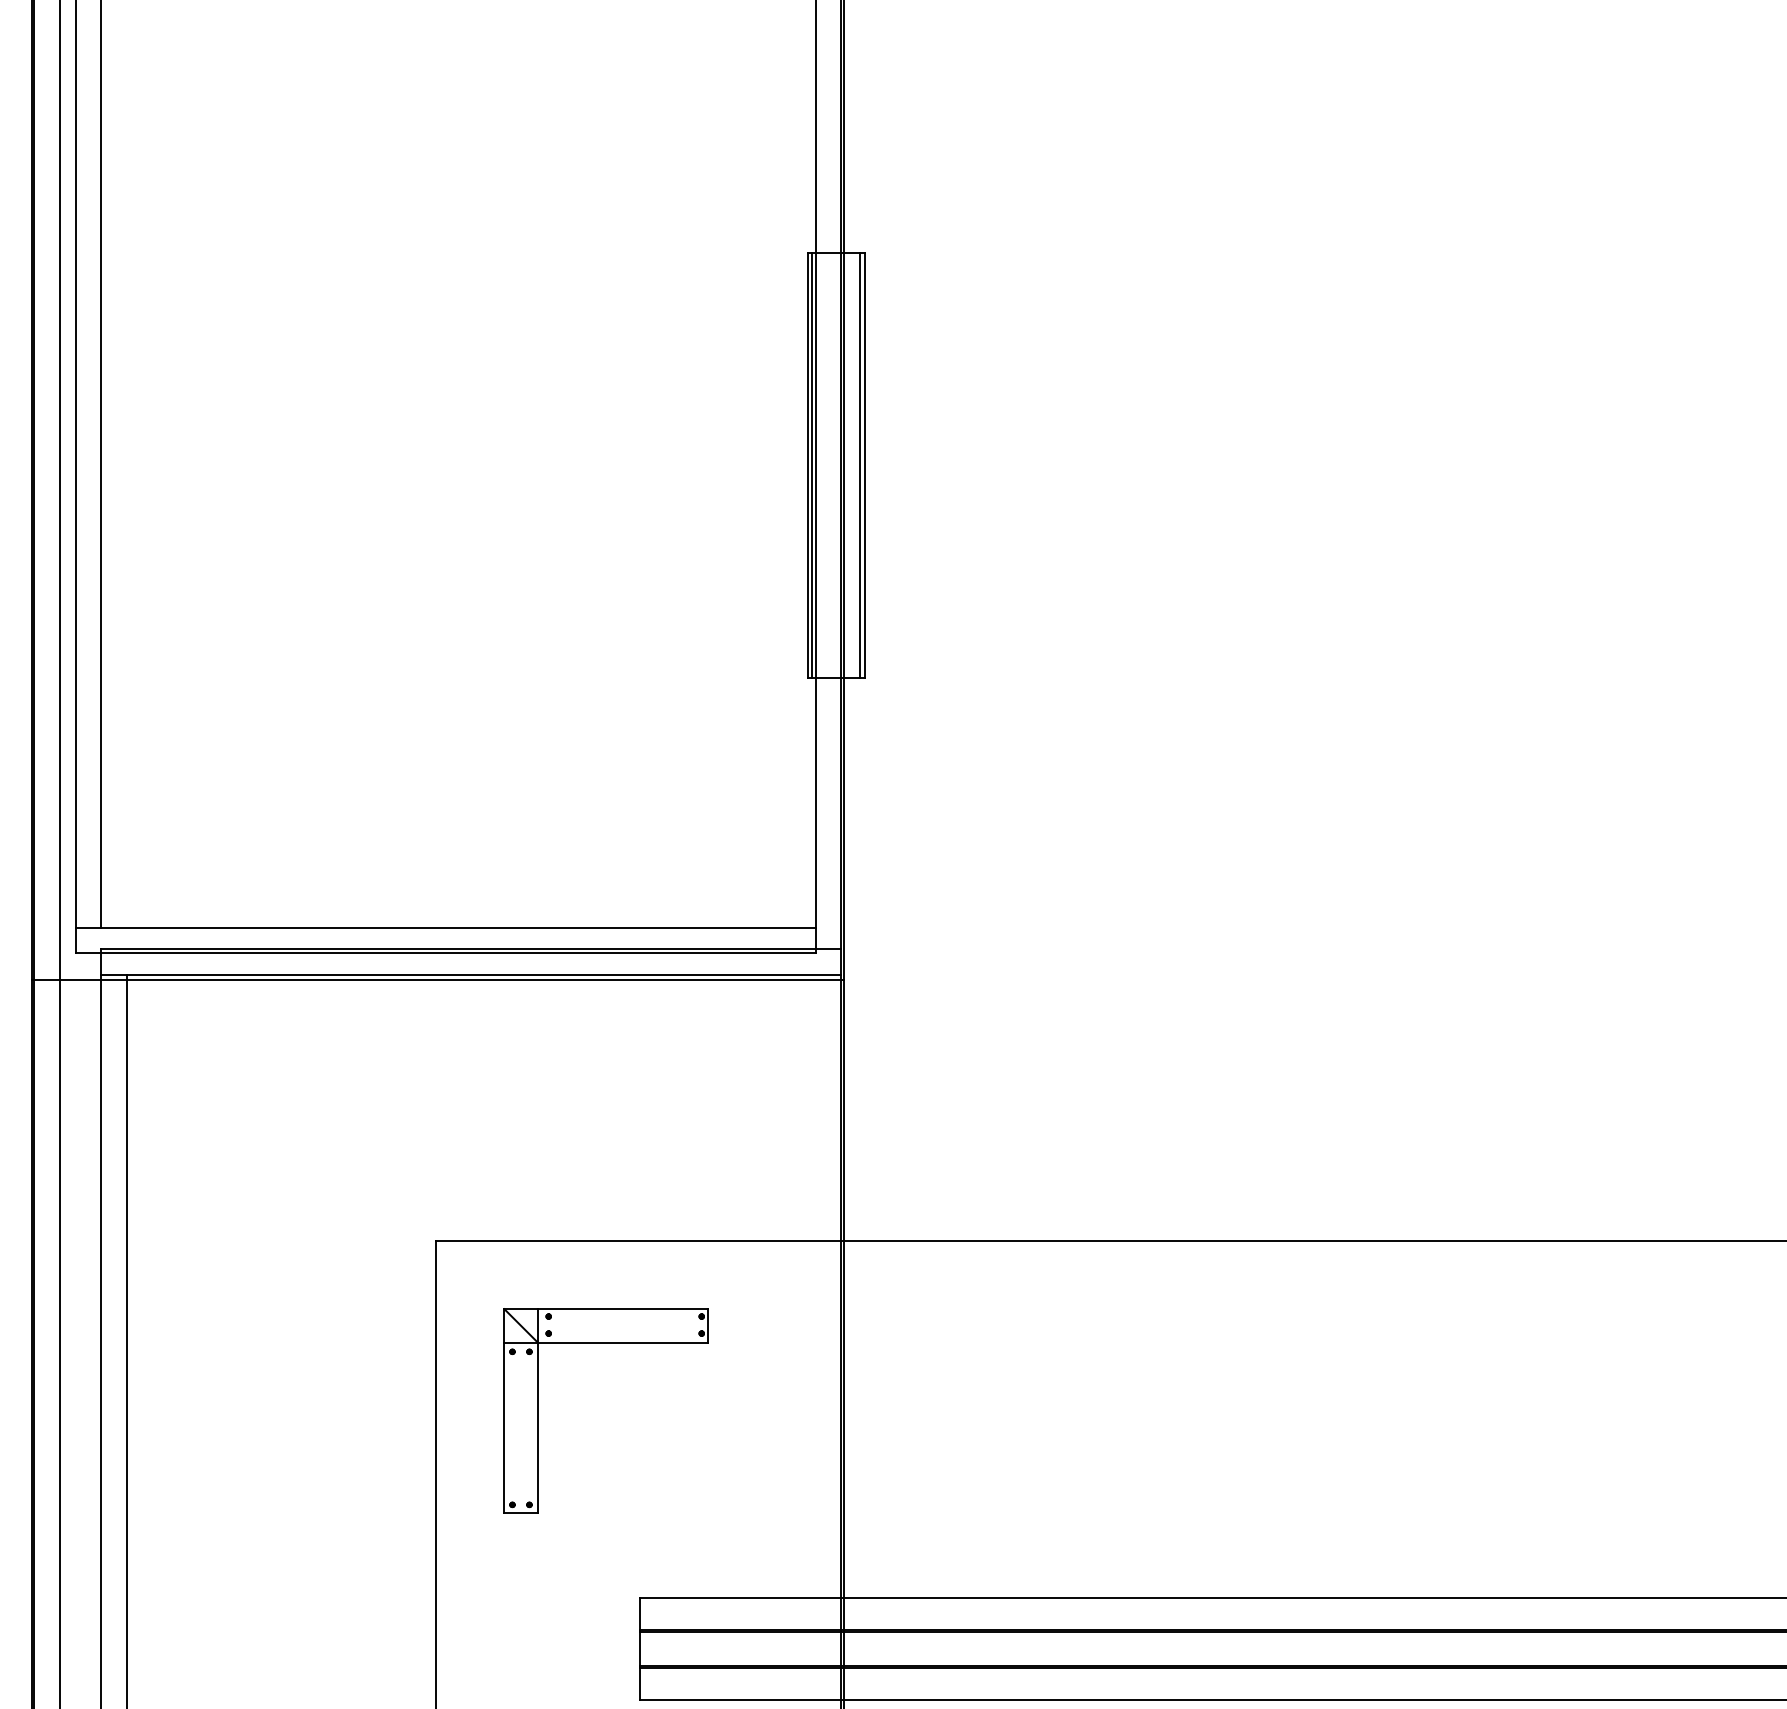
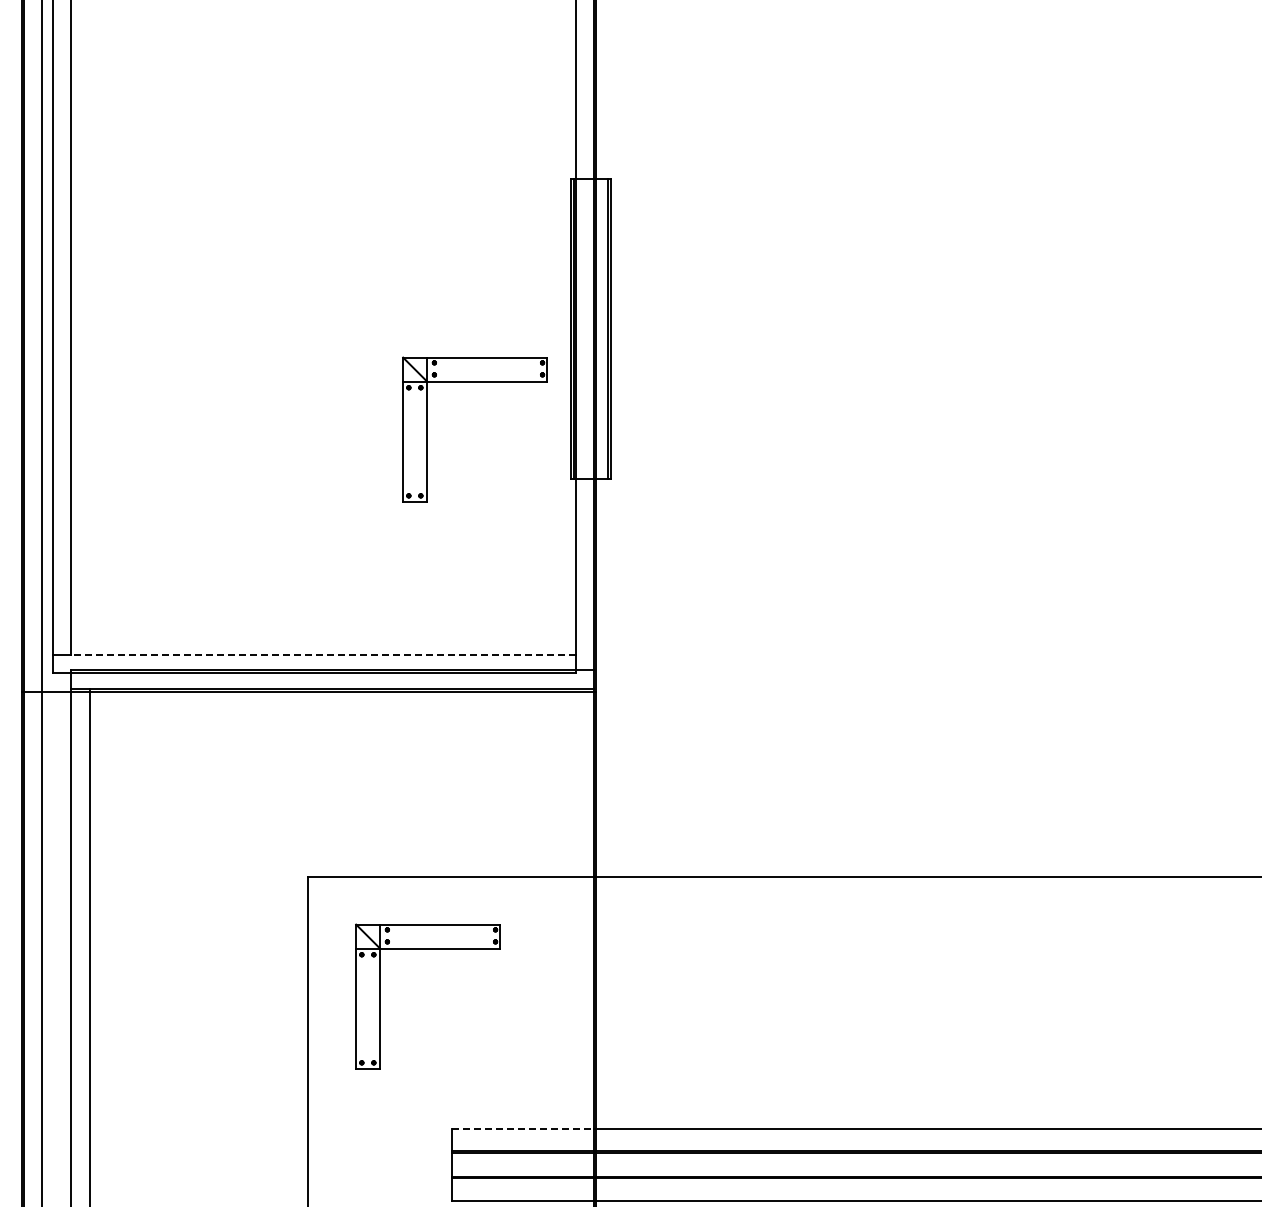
part: (671, 541) -> (474, 382), added
line: (458, 928) -> (323, 655), solid -> dashed
line: (741, 1597) -> (523, 1128), solid -> dashed

